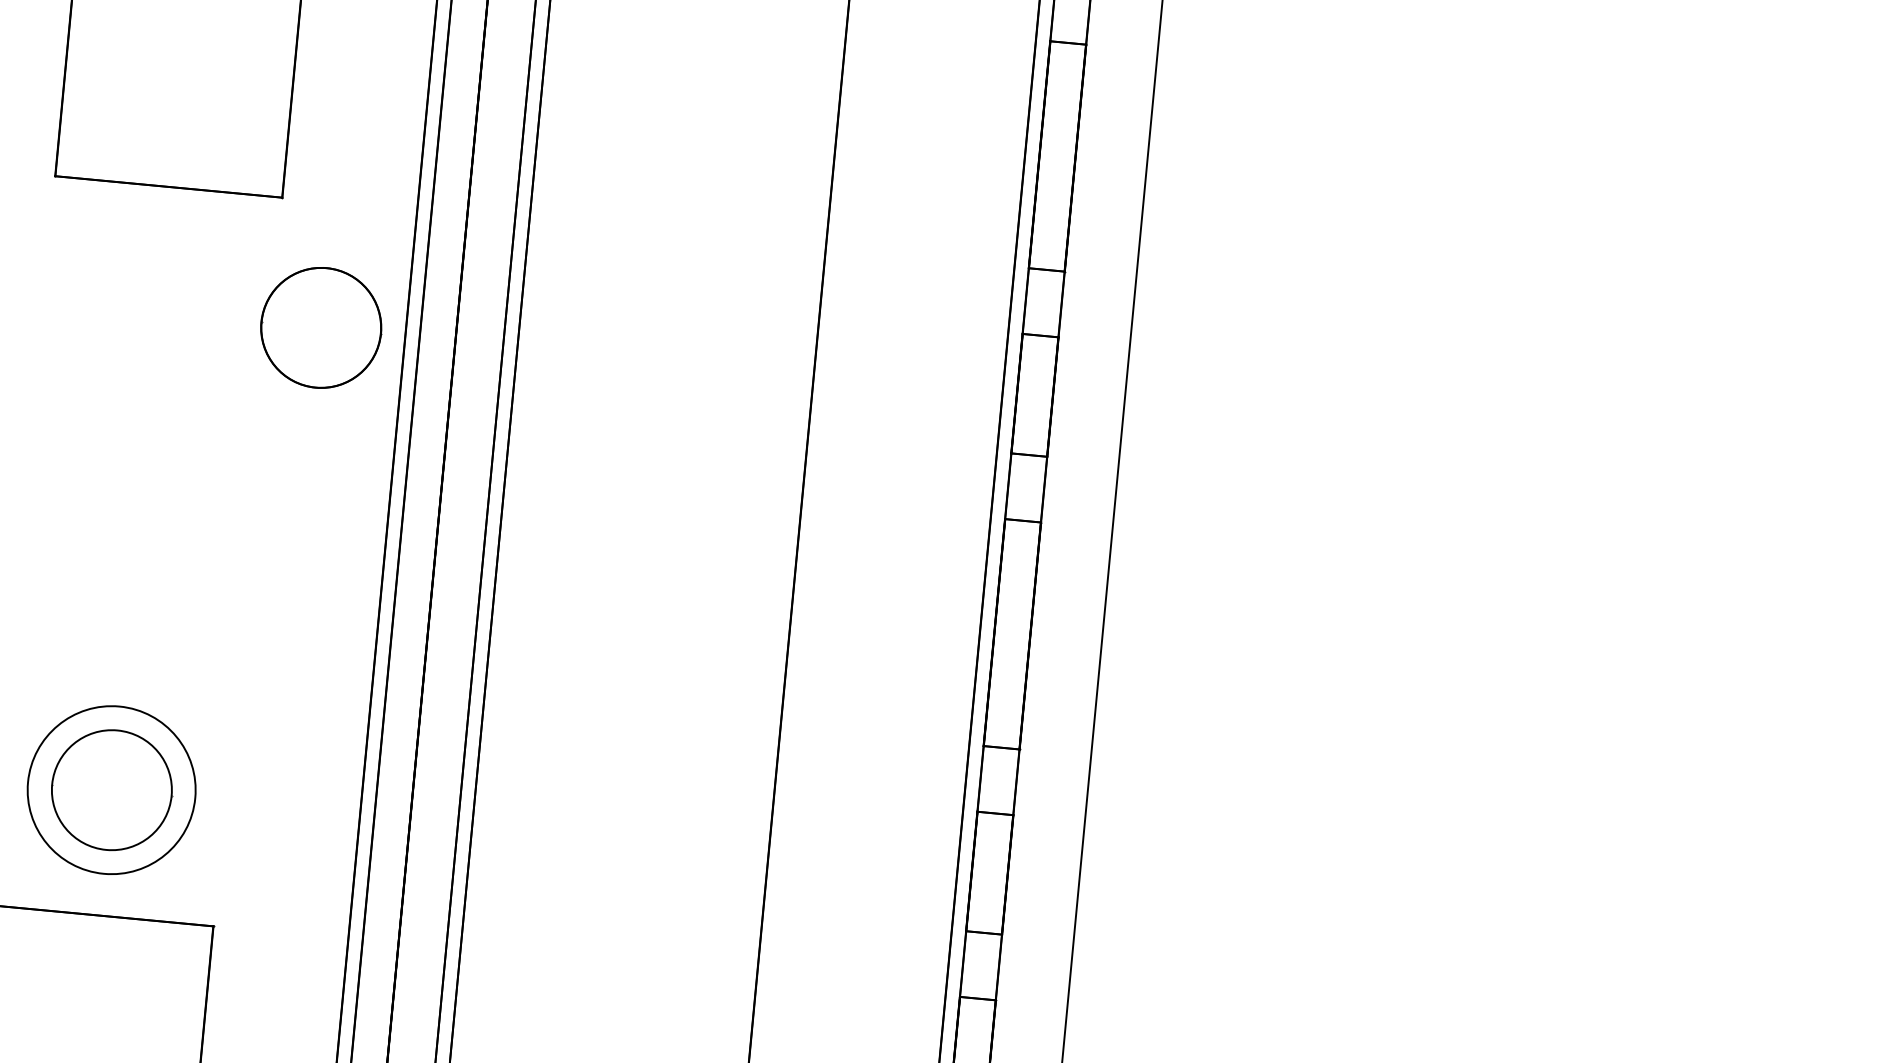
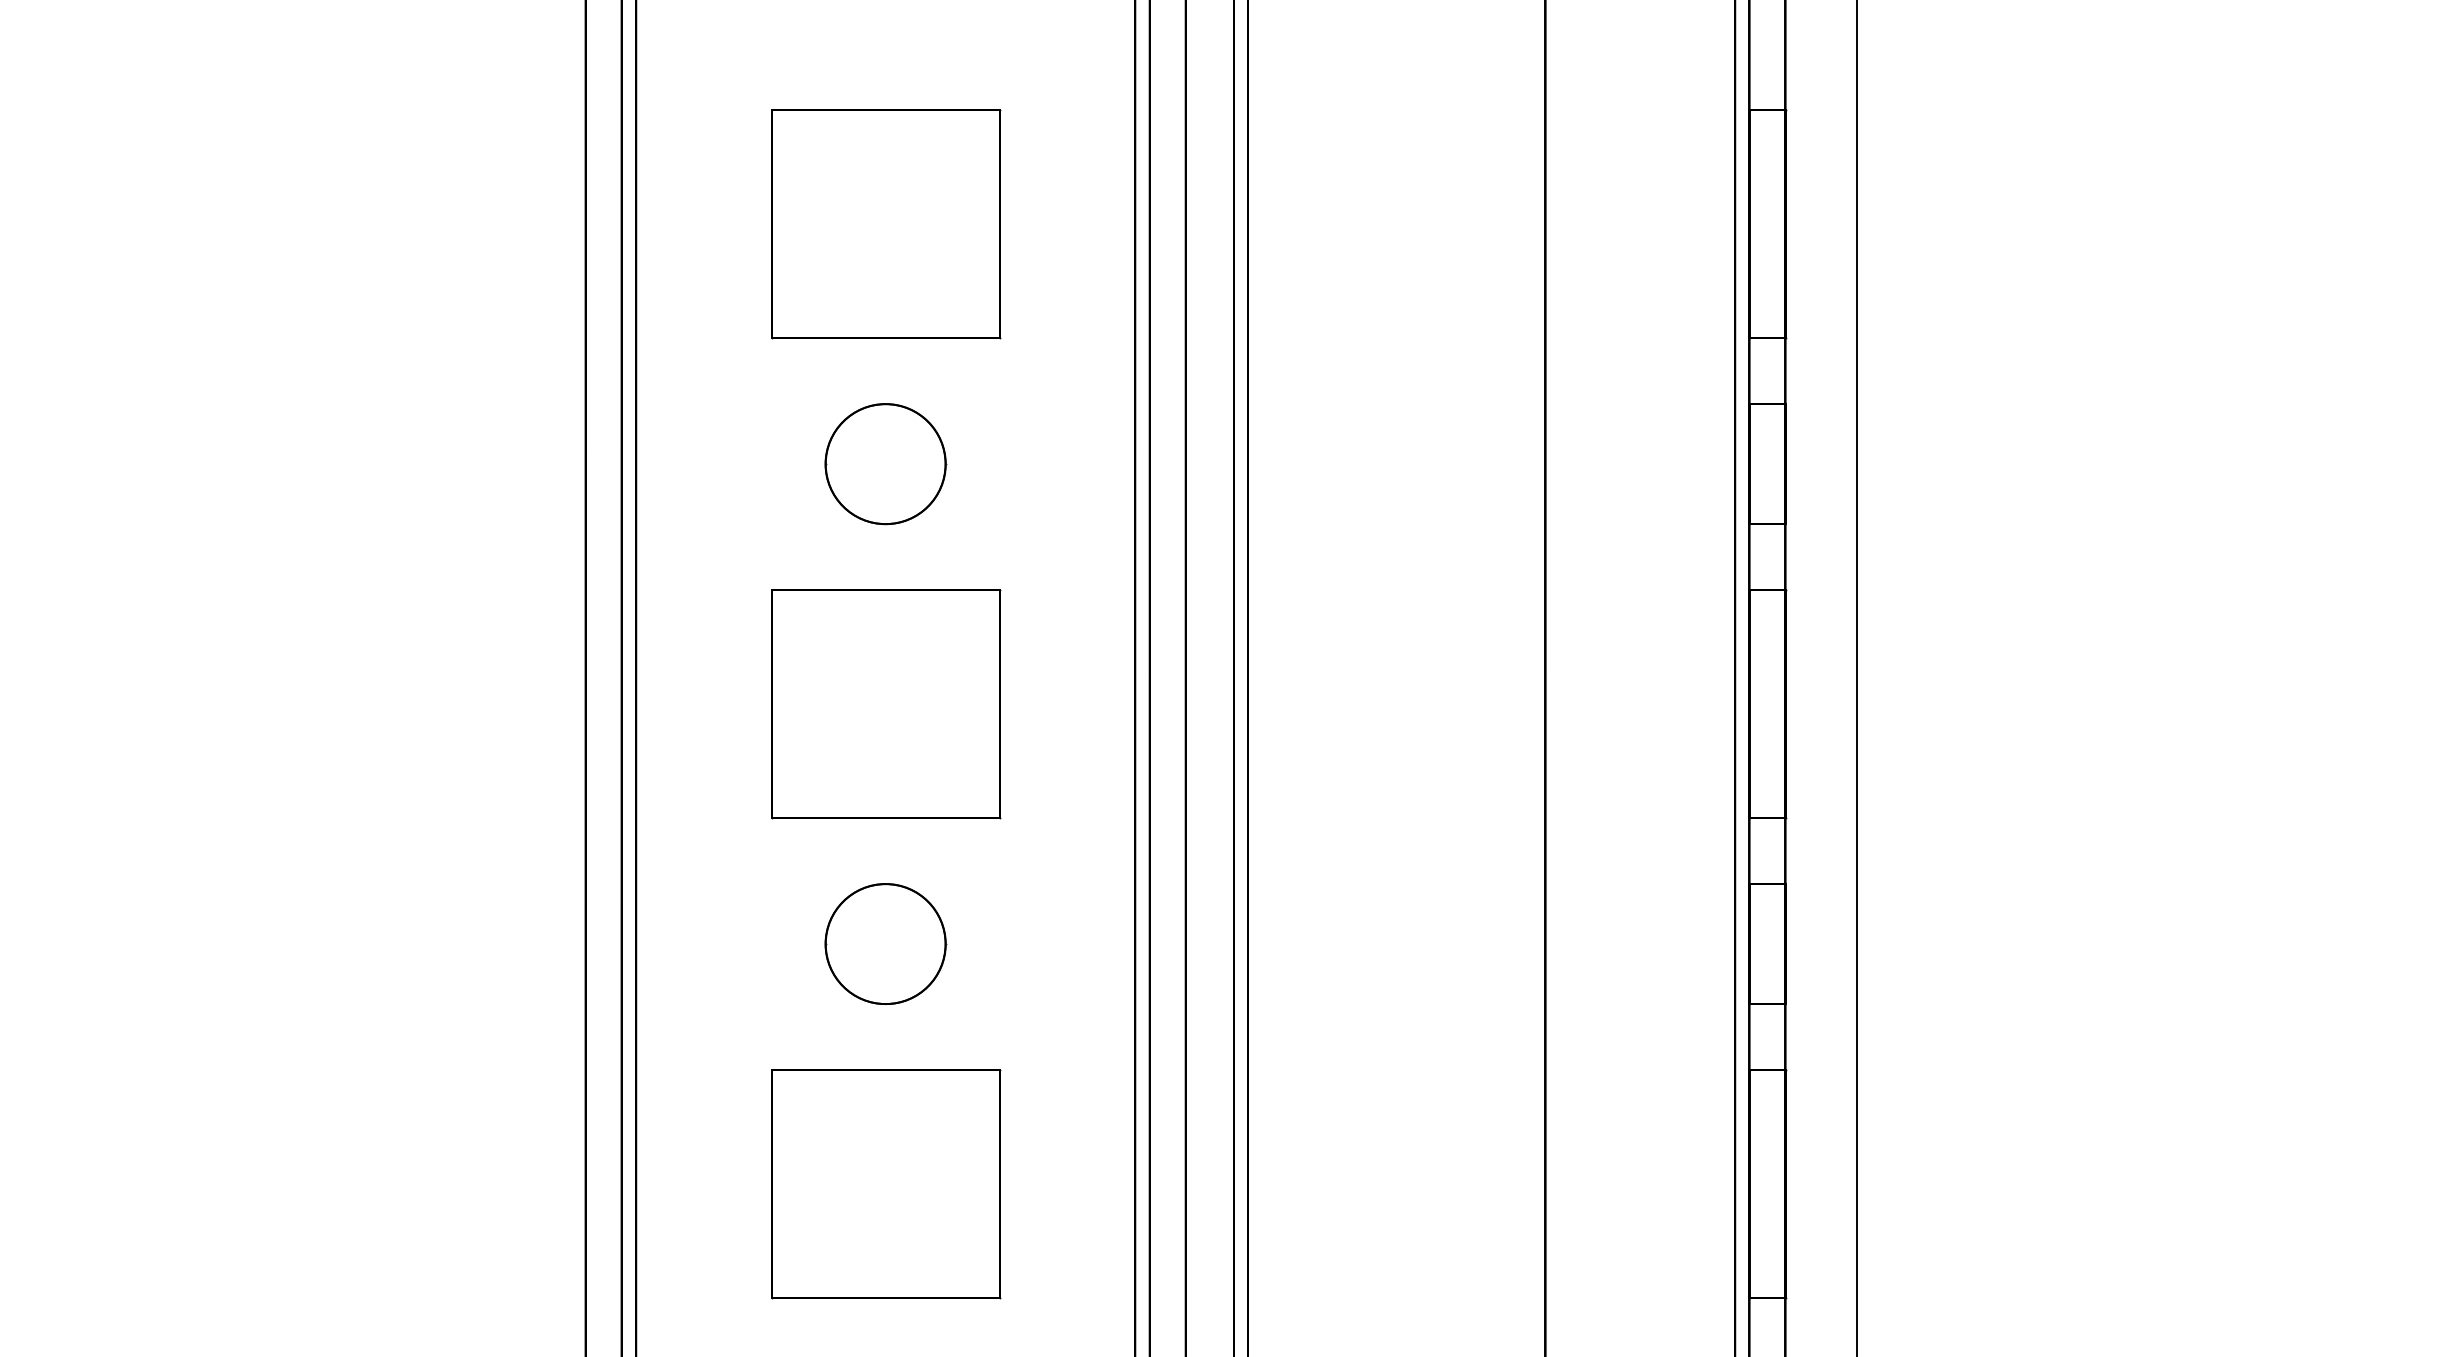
part: (321, 328) -> (885, 464), moved
part: (135, 551) -> (886, 704), added
circle: (111, 790) -> (885, 944), size x0.71

